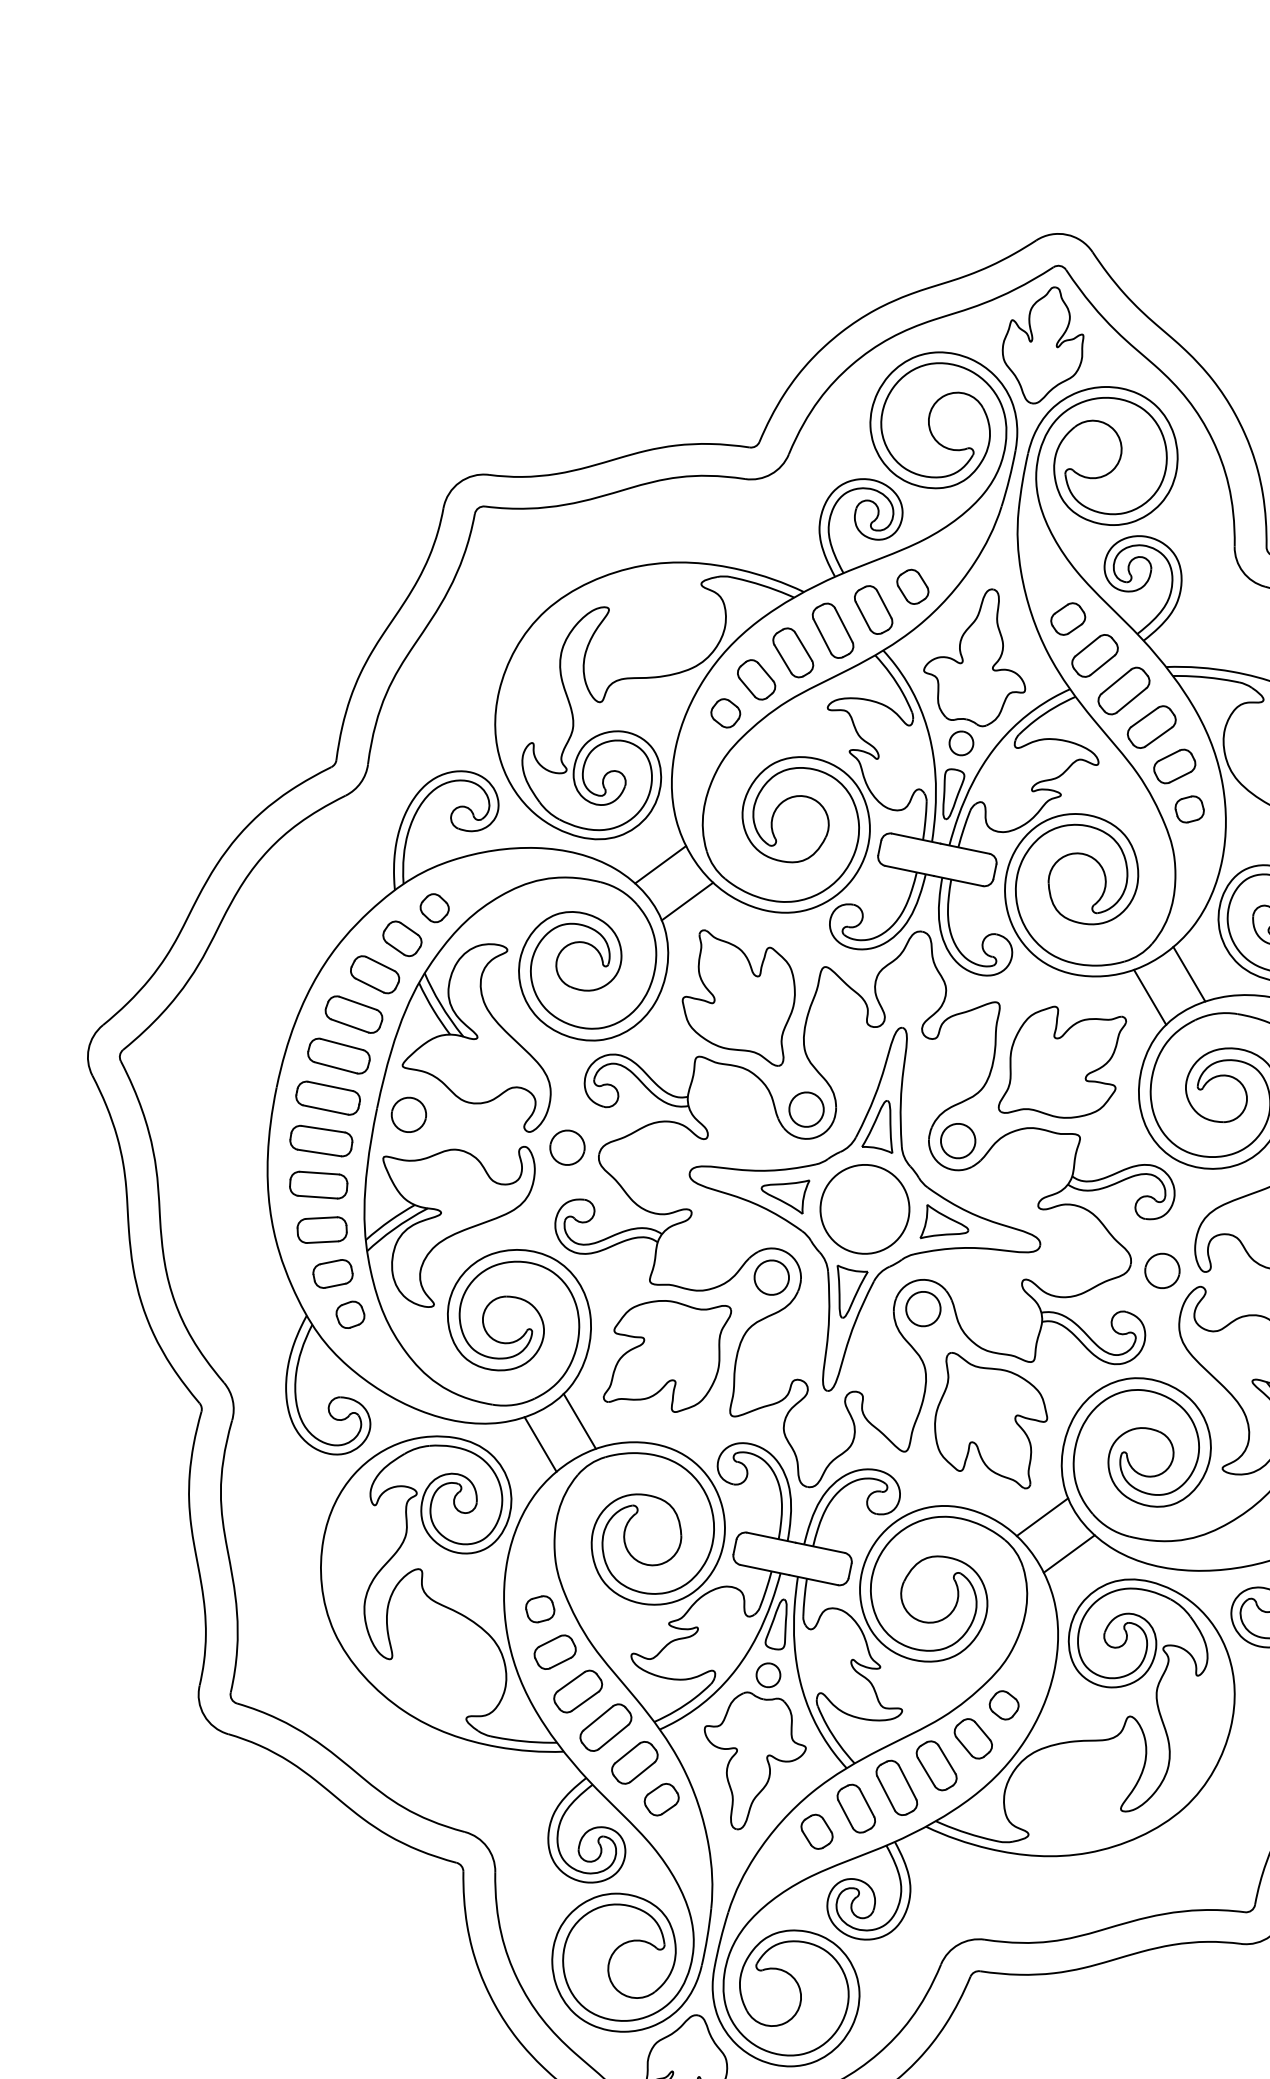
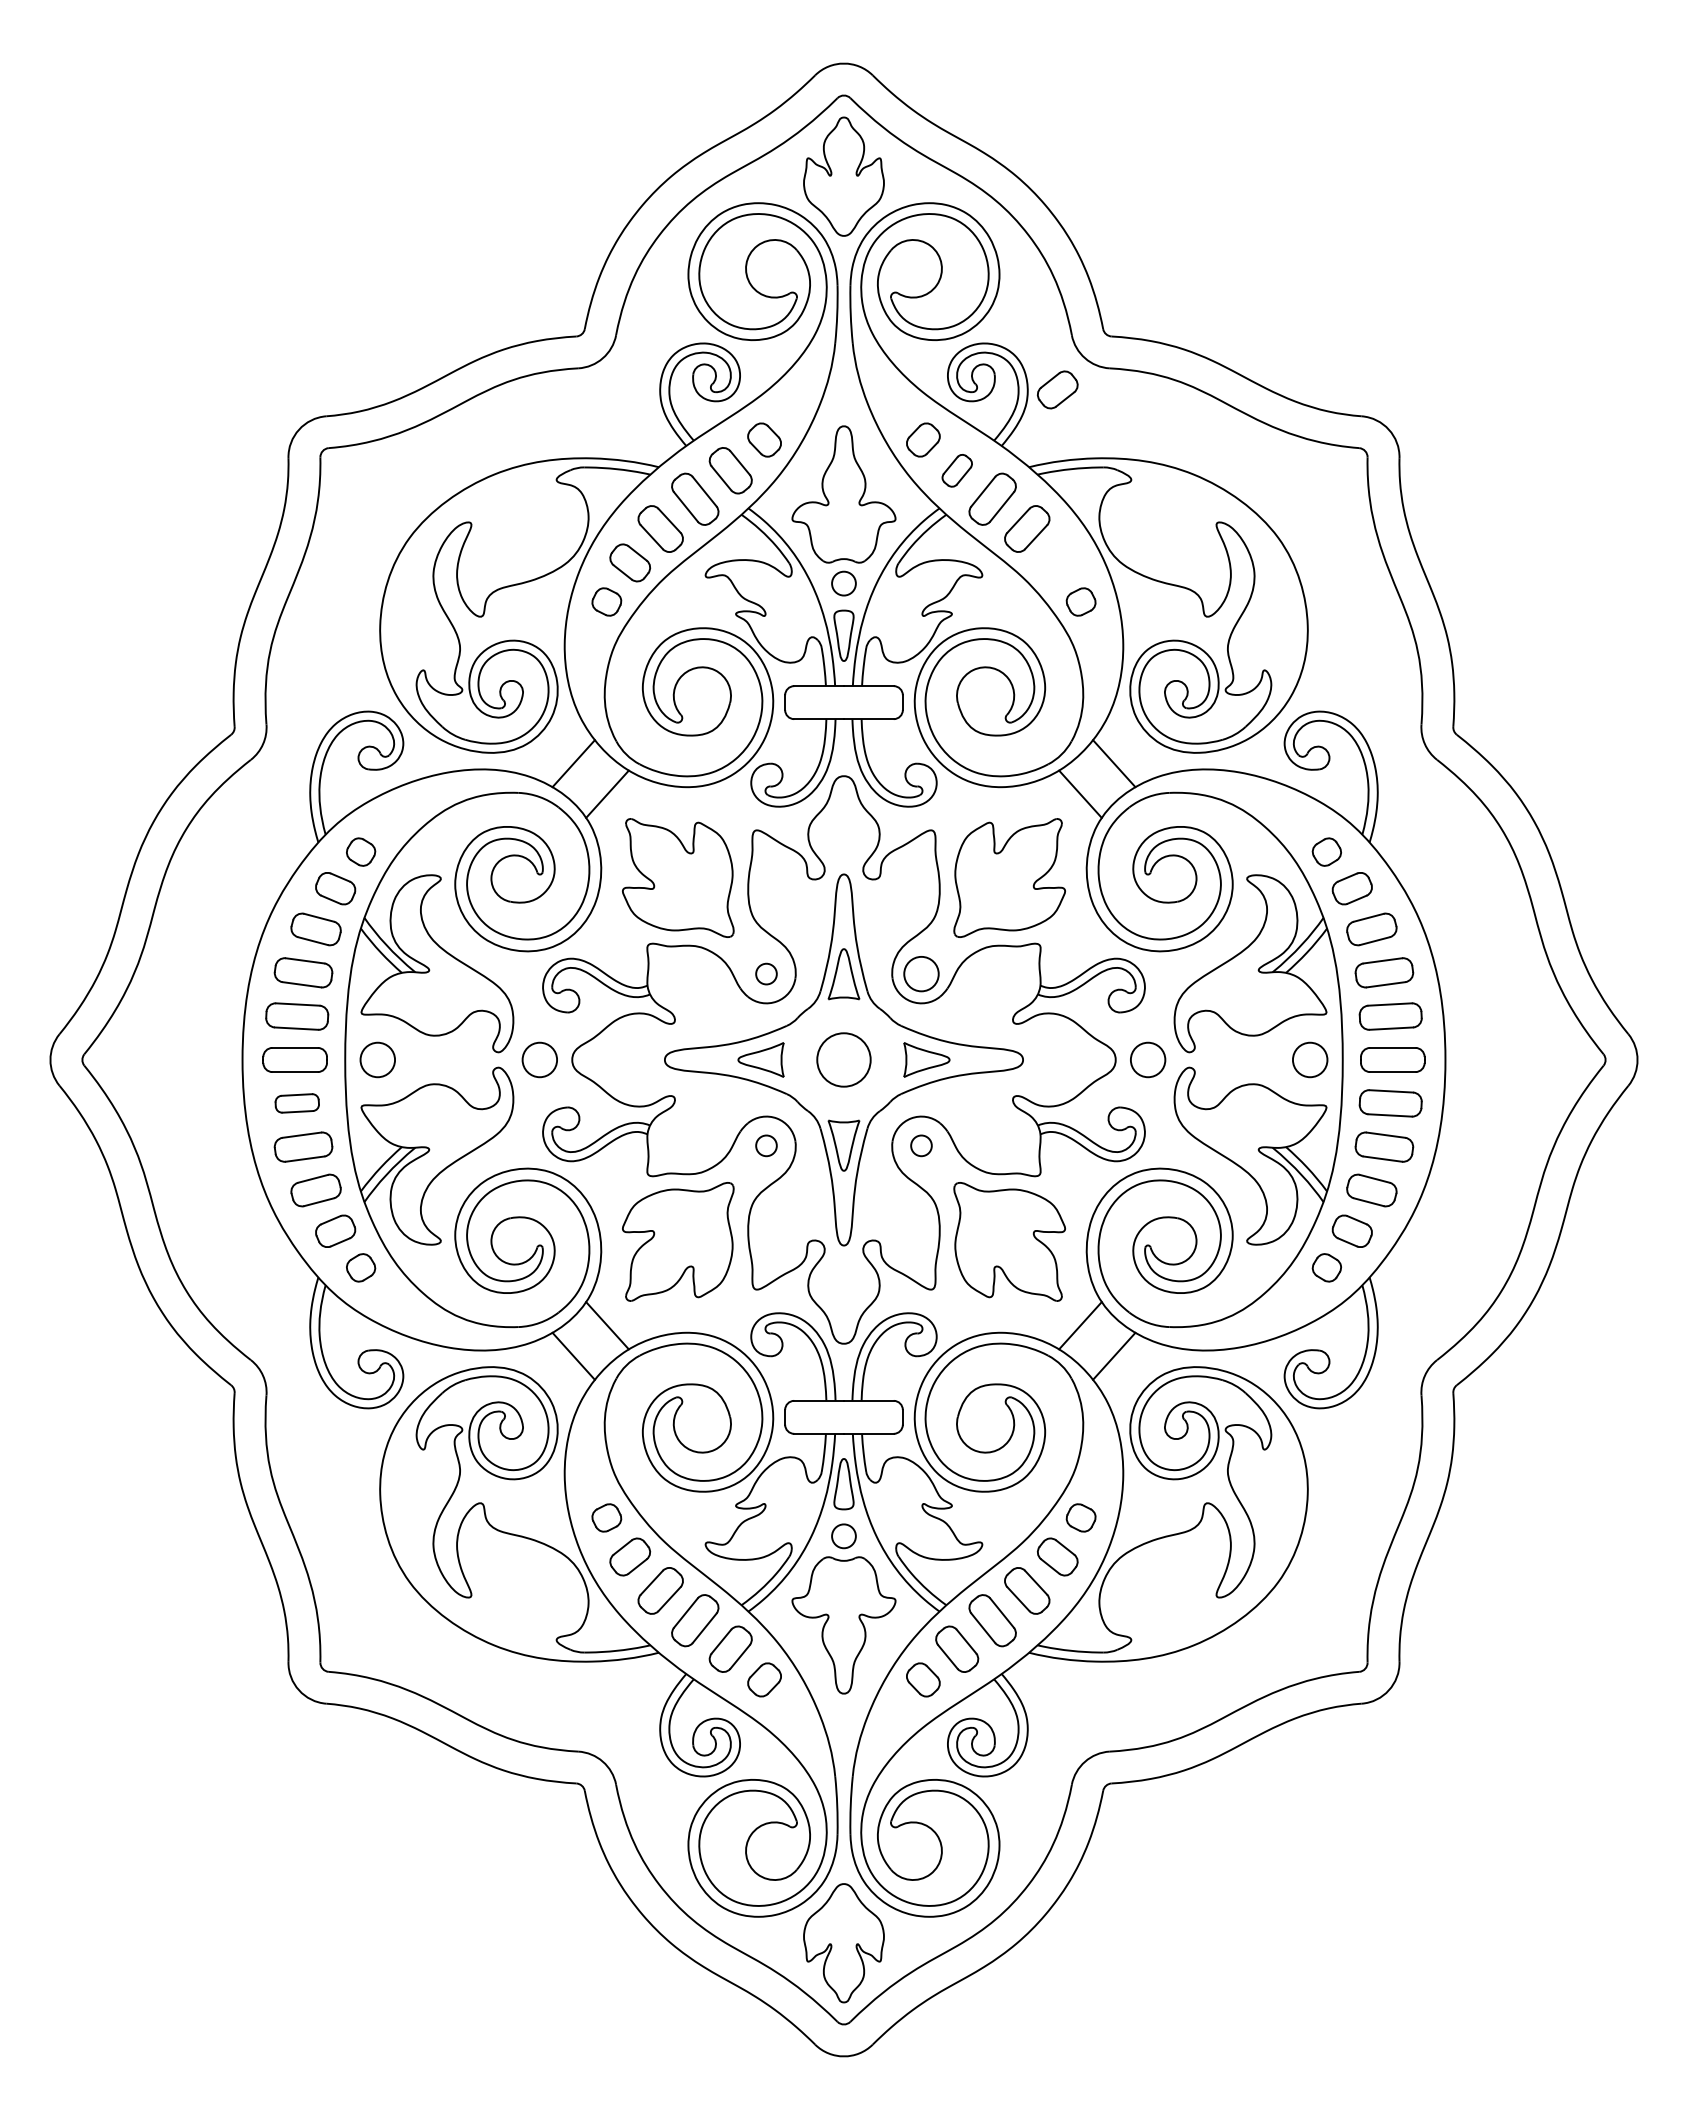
part: (1095, 655) -> (957, 470), size x0.7
part: (1174, 766) -> (1057, 389), moved
circle: (806, 1109) -> (766, 973), size x0.6
part: (321, 1141) -> (297, 1103), size x0.7
circle: (864, 1208) -> (843, 1059), size x0.6
circle: (771, 1277) -> (766, 1145), size x0.6
circle: (923, 1308) -> (921, 1145), size x0.6

